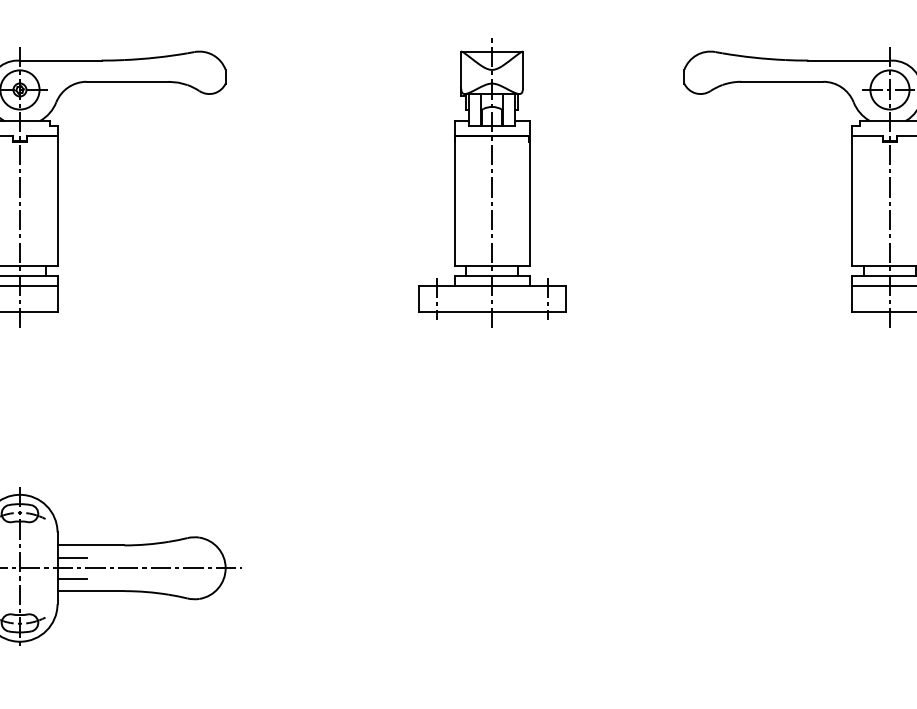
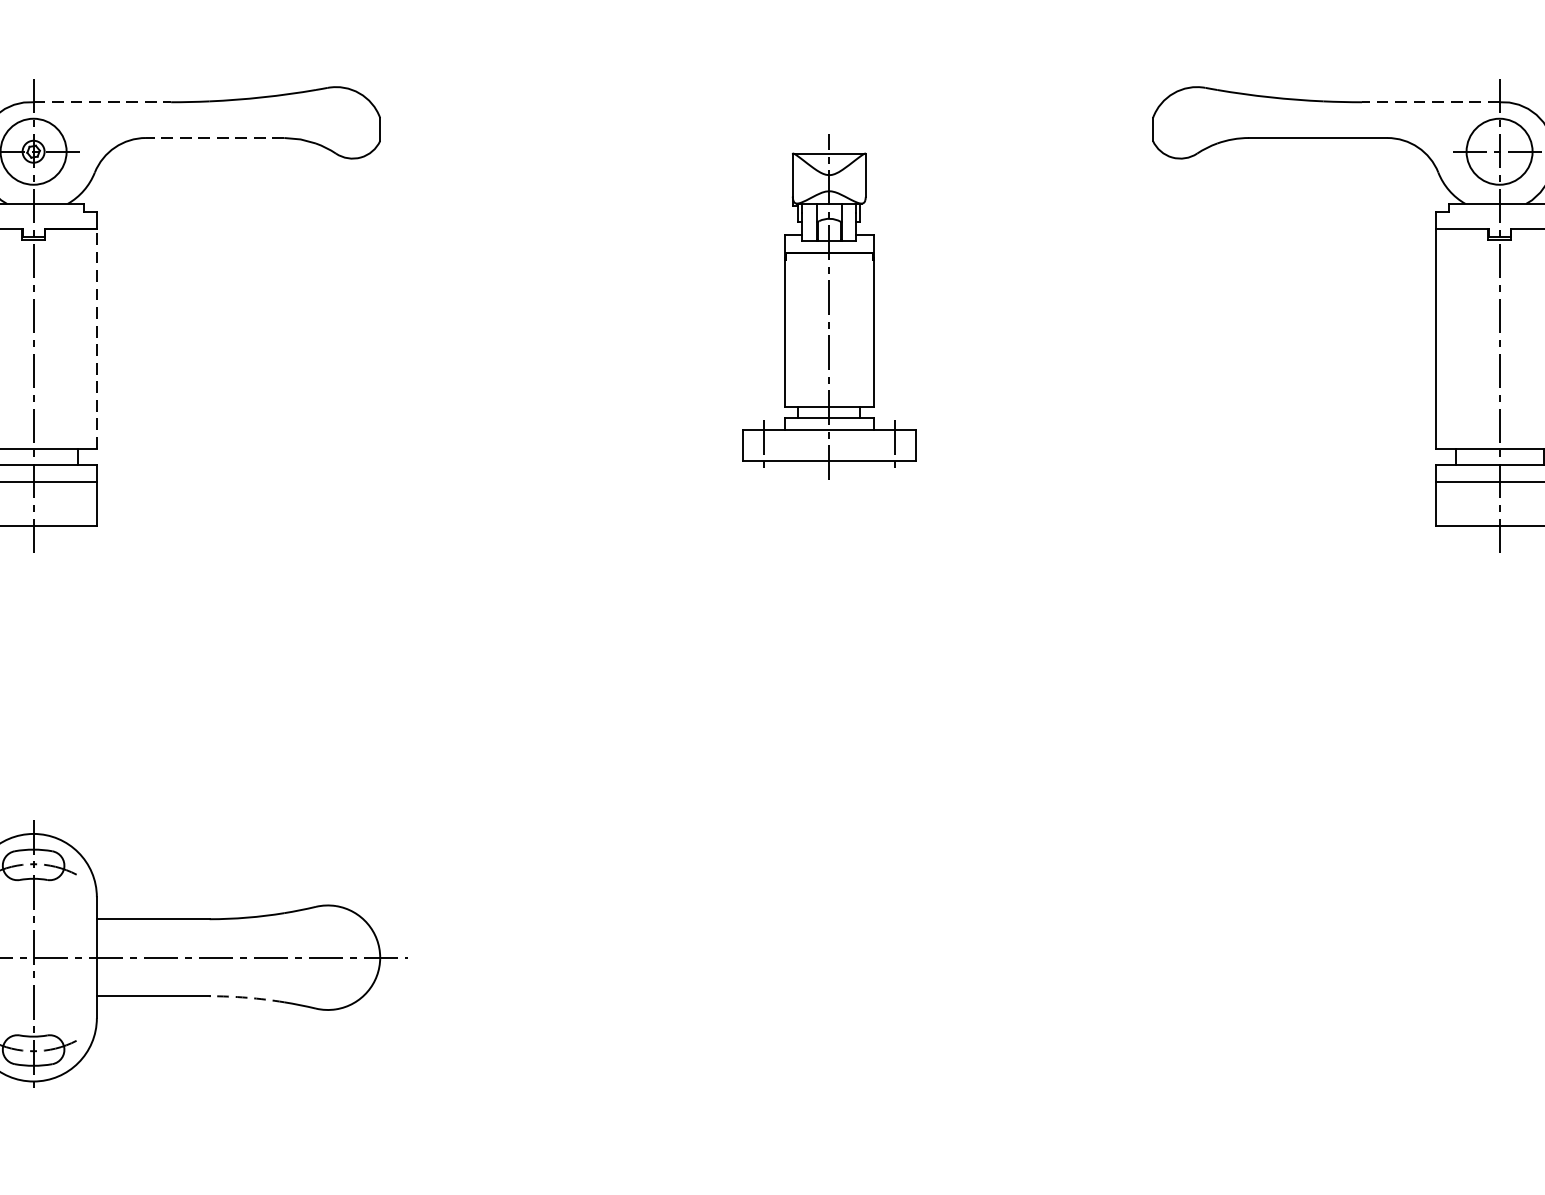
line: (60, 60) -> (101, 102), solid -> dashed
line: (849, 60) -> (1431, 102), solid -> dashed
line: (127, 81) -> (214, 137), solid -> dashed
part: (492, 182) -> (829, 307), size x0.7
line: (57, 200) -> (96, 338), solid -> dashed
line: (71, 557) -> (120, 939), removed
line: (71, 578) -> (120, 974), removed
arc: (146, 592) -> (246, 998), solid -> dashed

